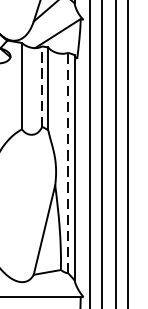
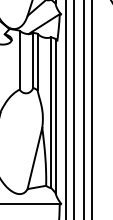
line: (42, 86) -> (33, 60), dashed -> solid
line: (68, 162) -> (51, 112), dashed -> solid

